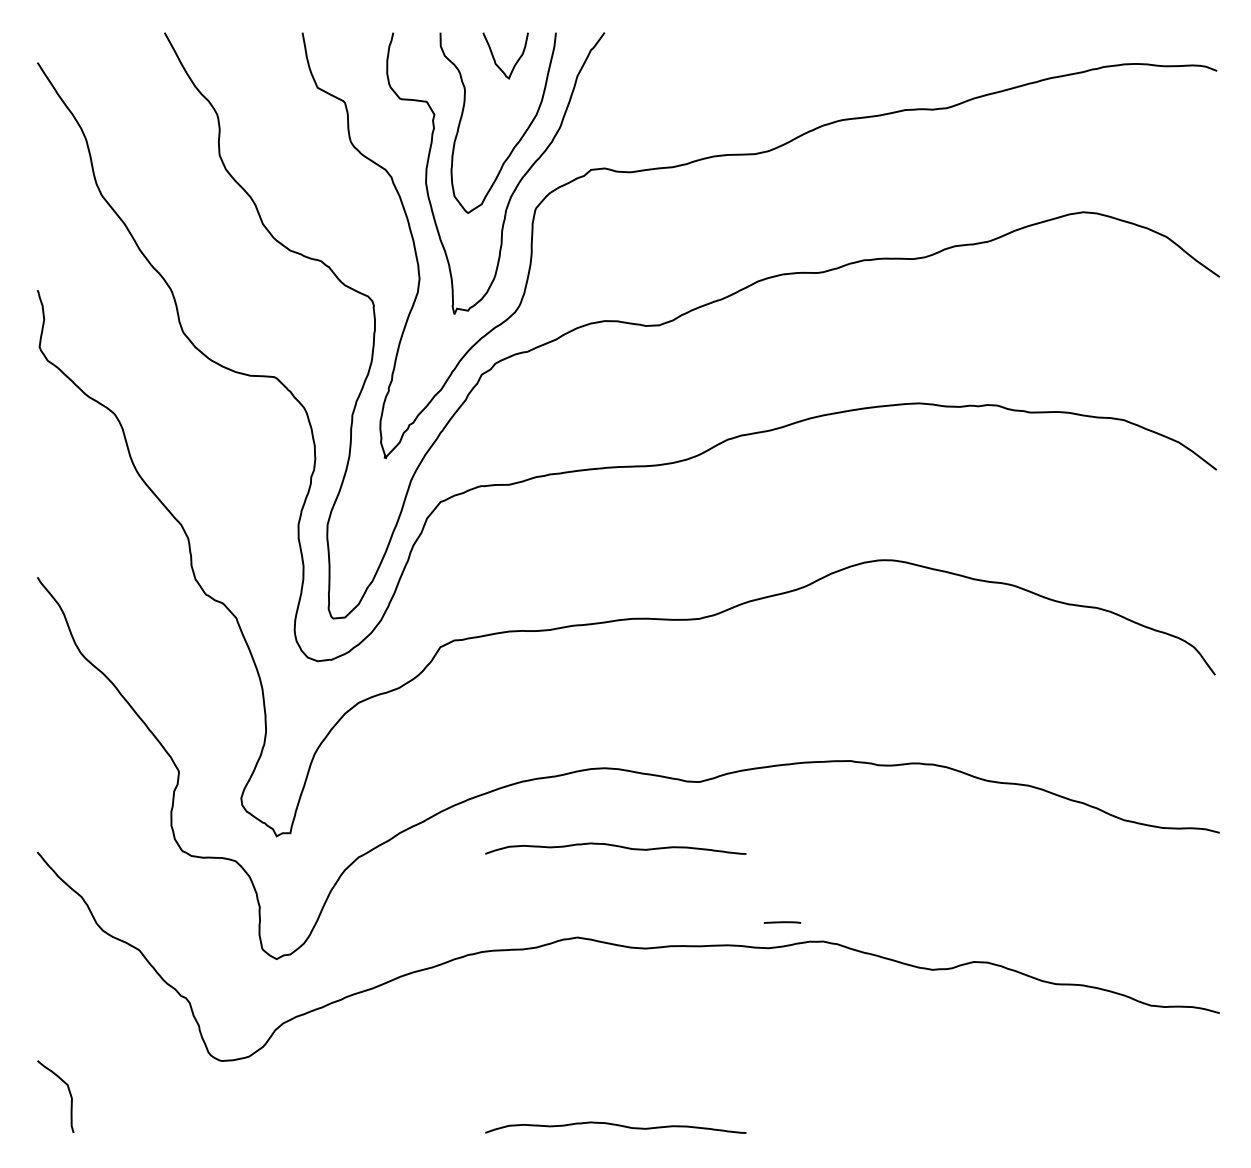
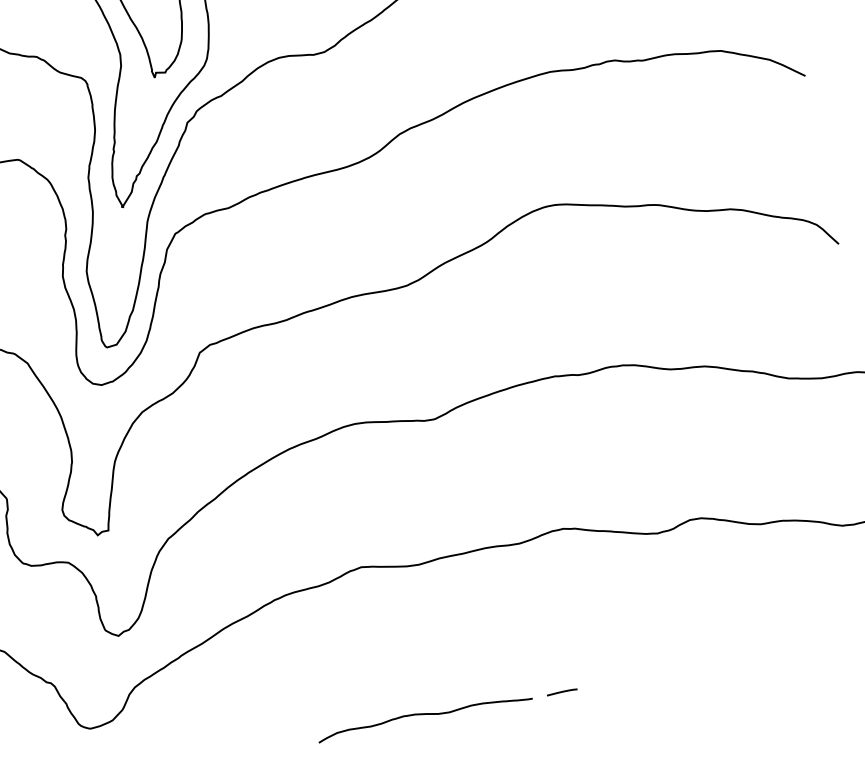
curve: (615, 846) -> (376, 486), removed
line: (782, 922) -> (562, 692), moved

